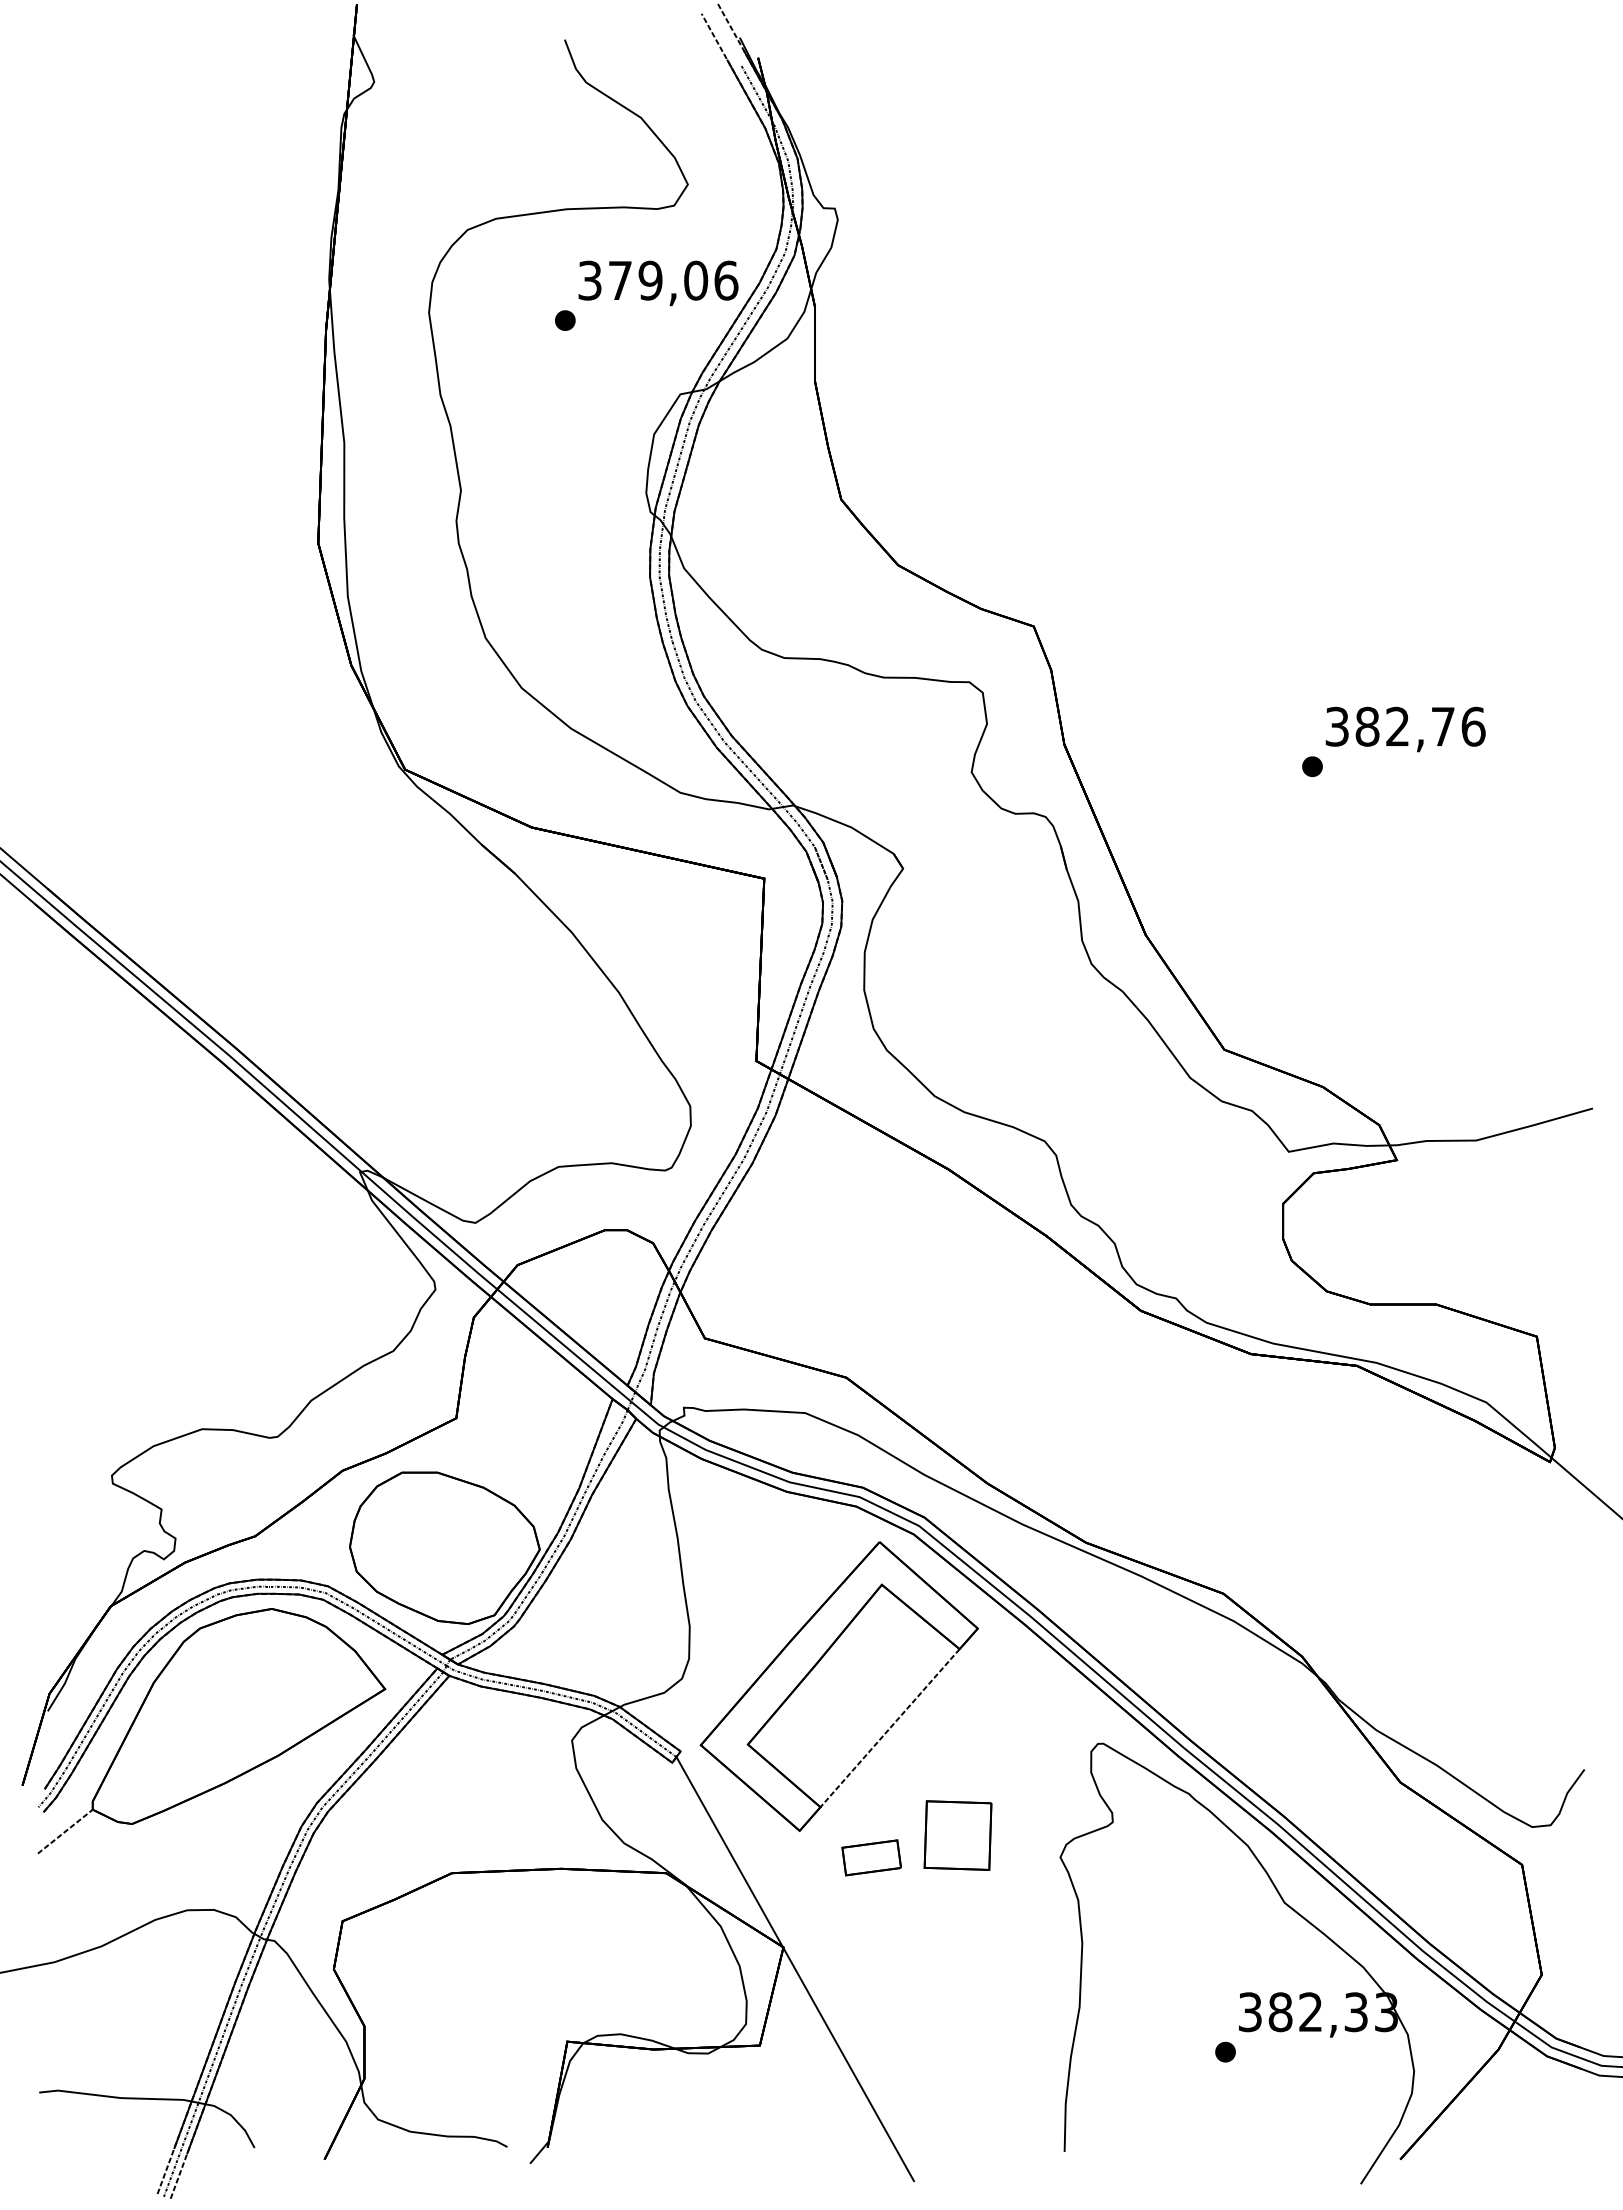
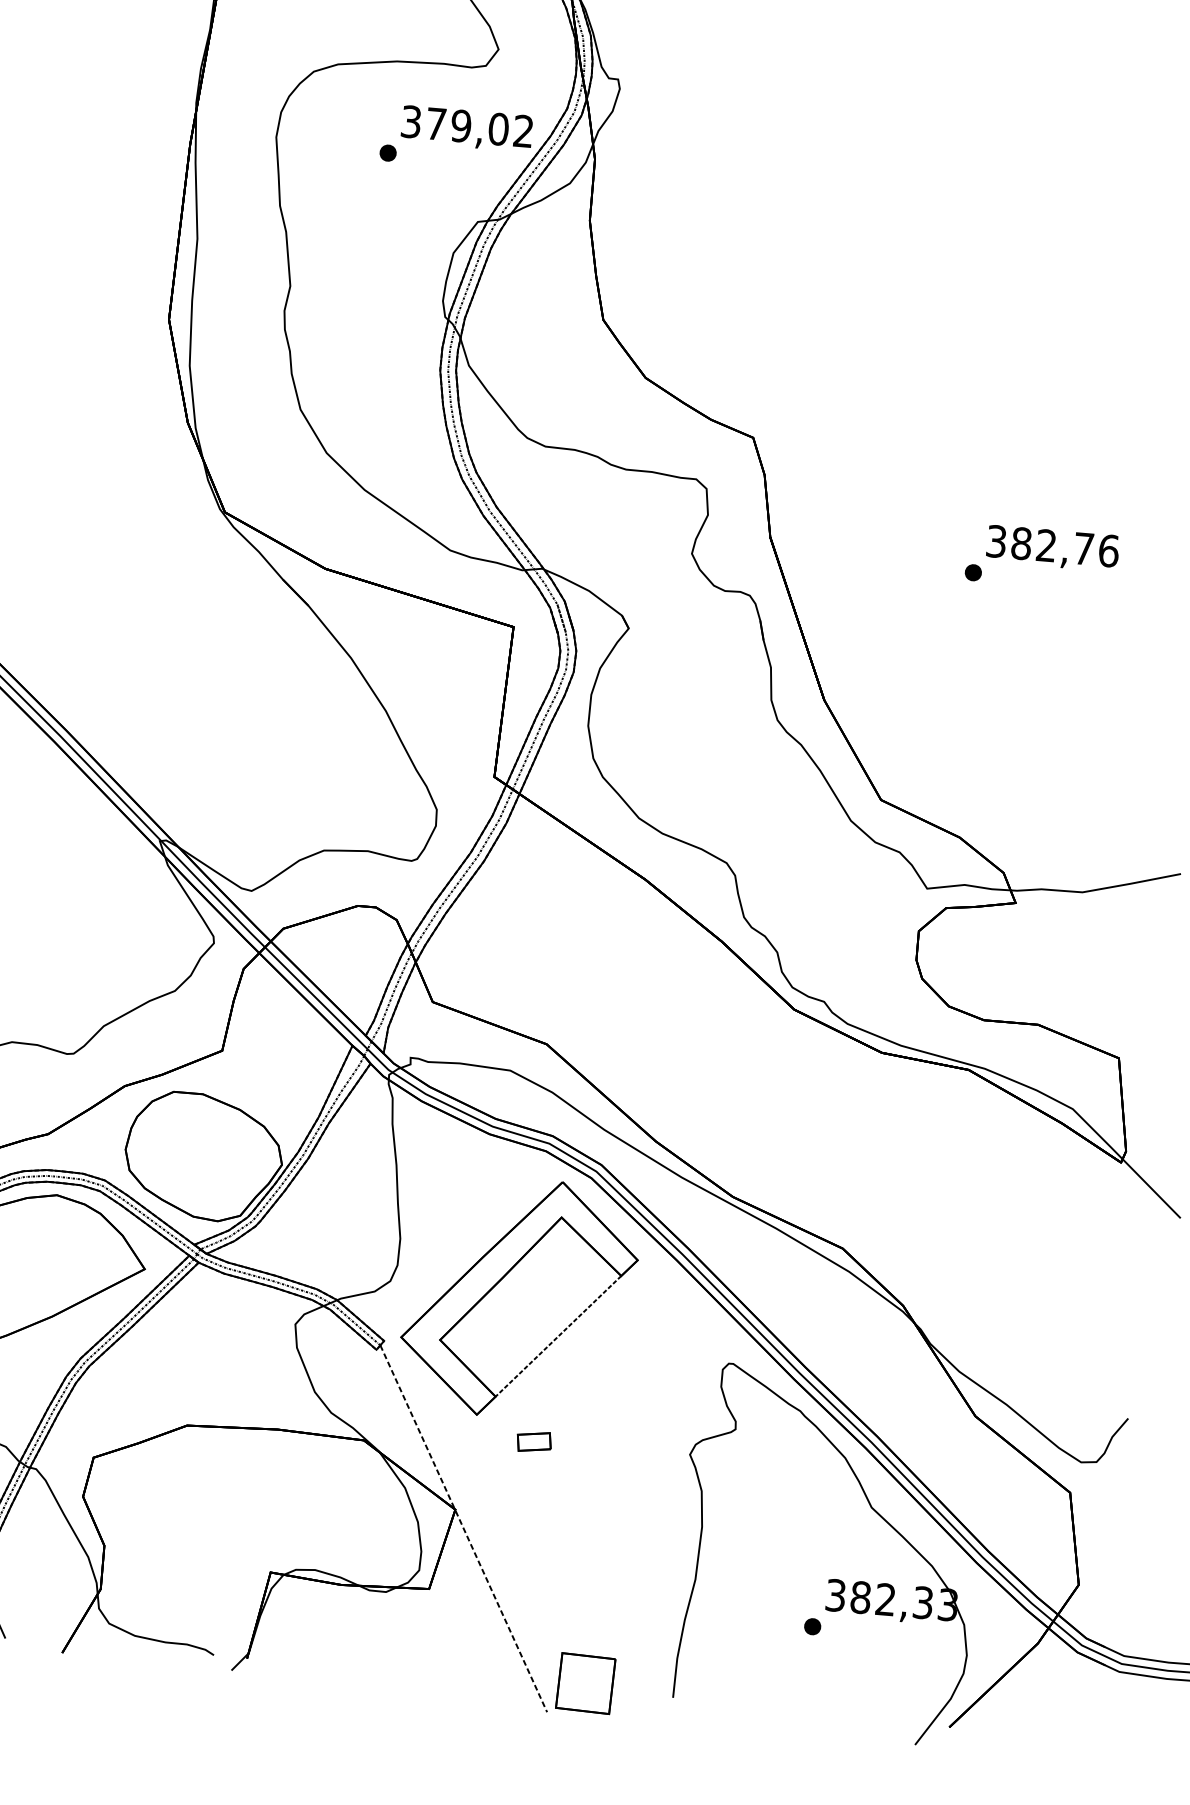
text: (726, 280) -> (523, 131), 379,06 -> 379,02
part: (957, 1835) -> (585, 1683), moved
part: (871, 1857) -> (534, 1441), size x0.7
line: (795, 1969) -> (463, 1528), solid -> dashed

